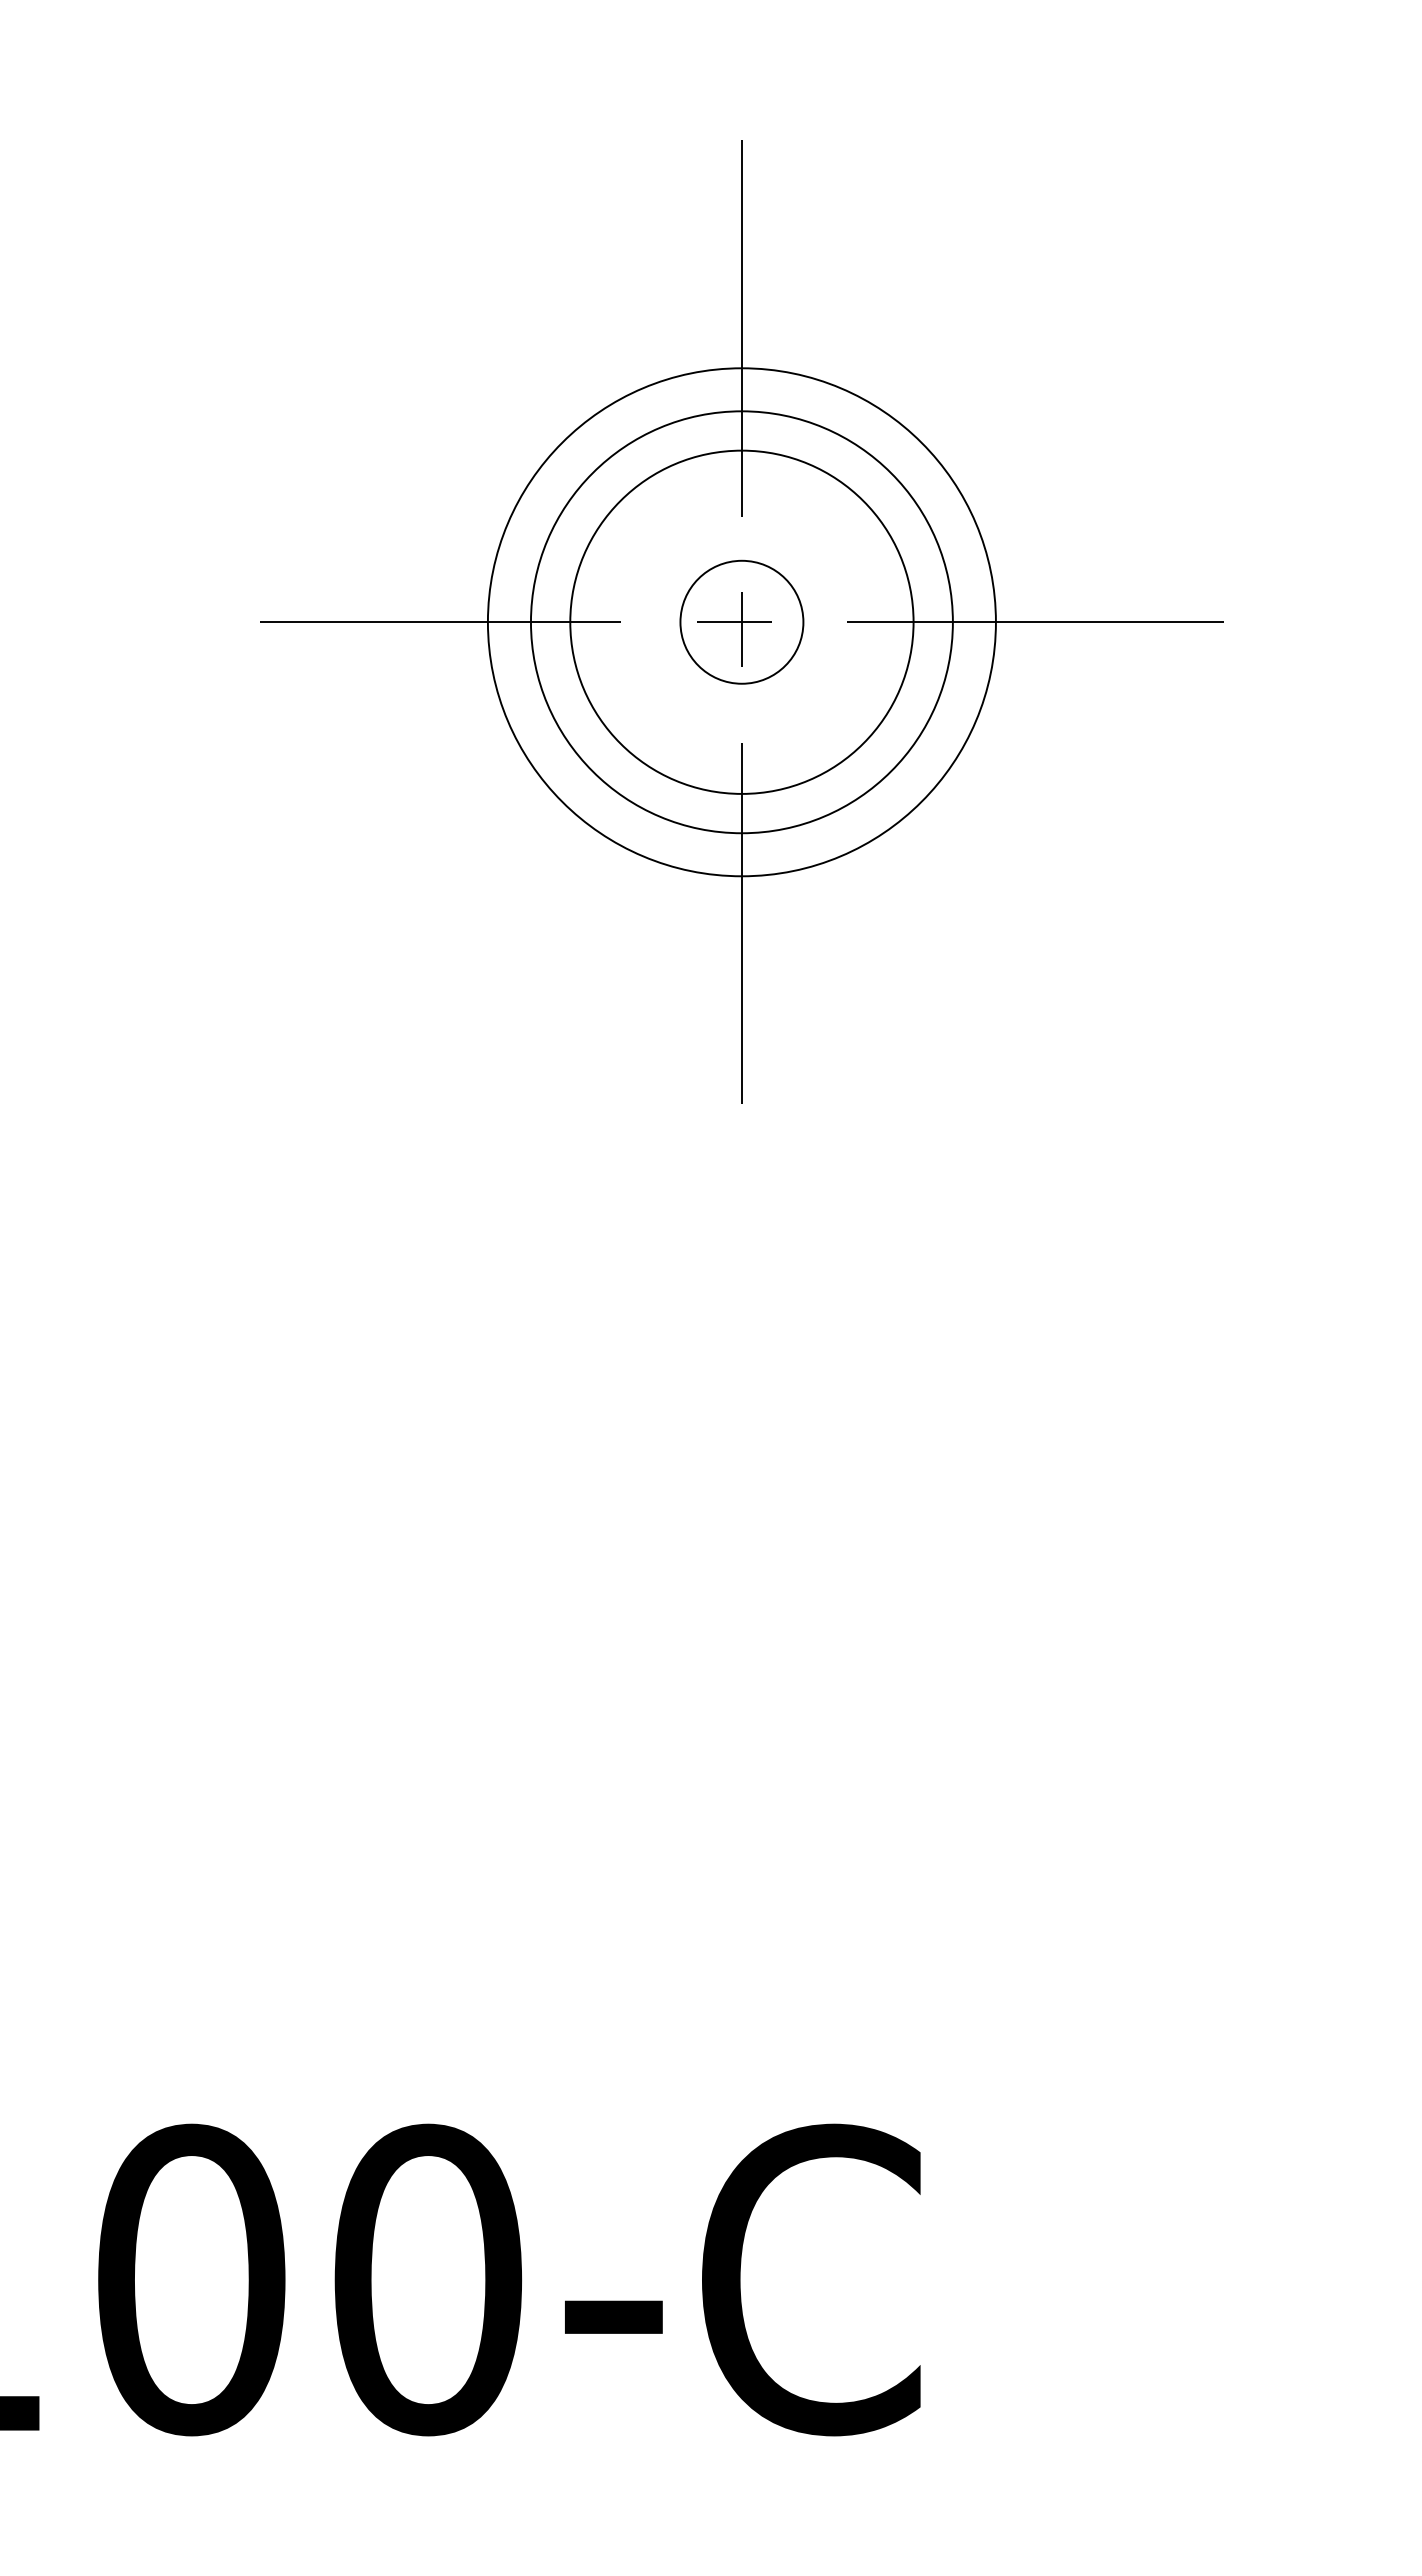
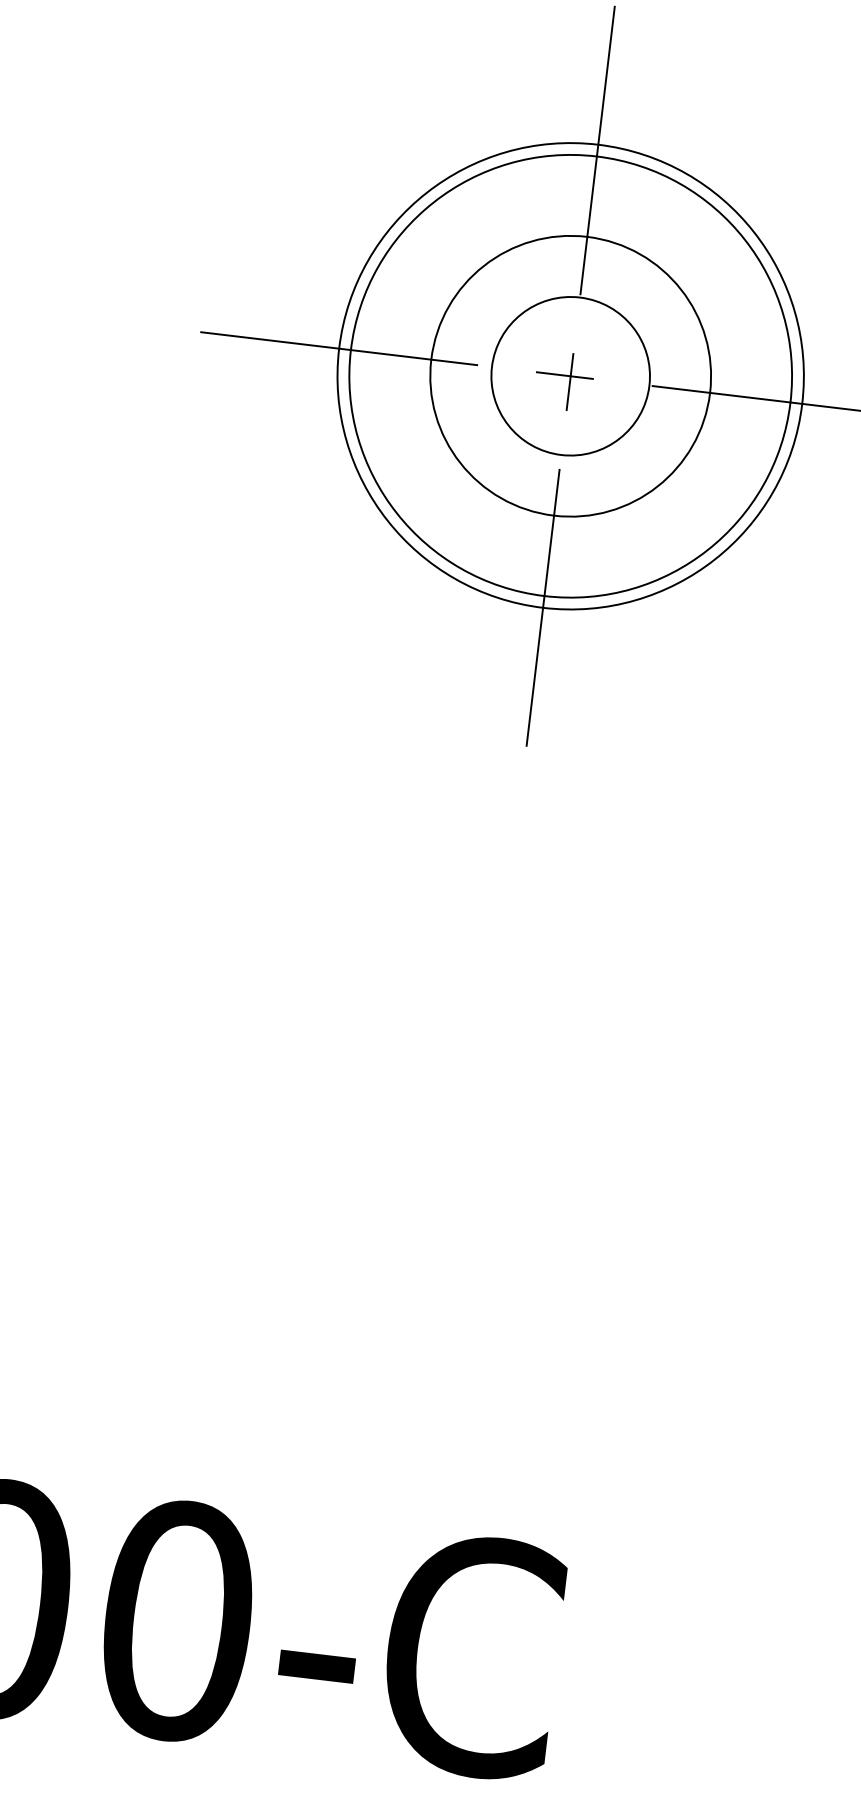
circle: (741, 621) -> (570, 375), size x0.71
circle: (741, 621) -> (570, 375), size x1.43
circle: (741, 621) -> (570, 375), size x1.67
circle: (741, 622) -> (570, 376), size x1.67

